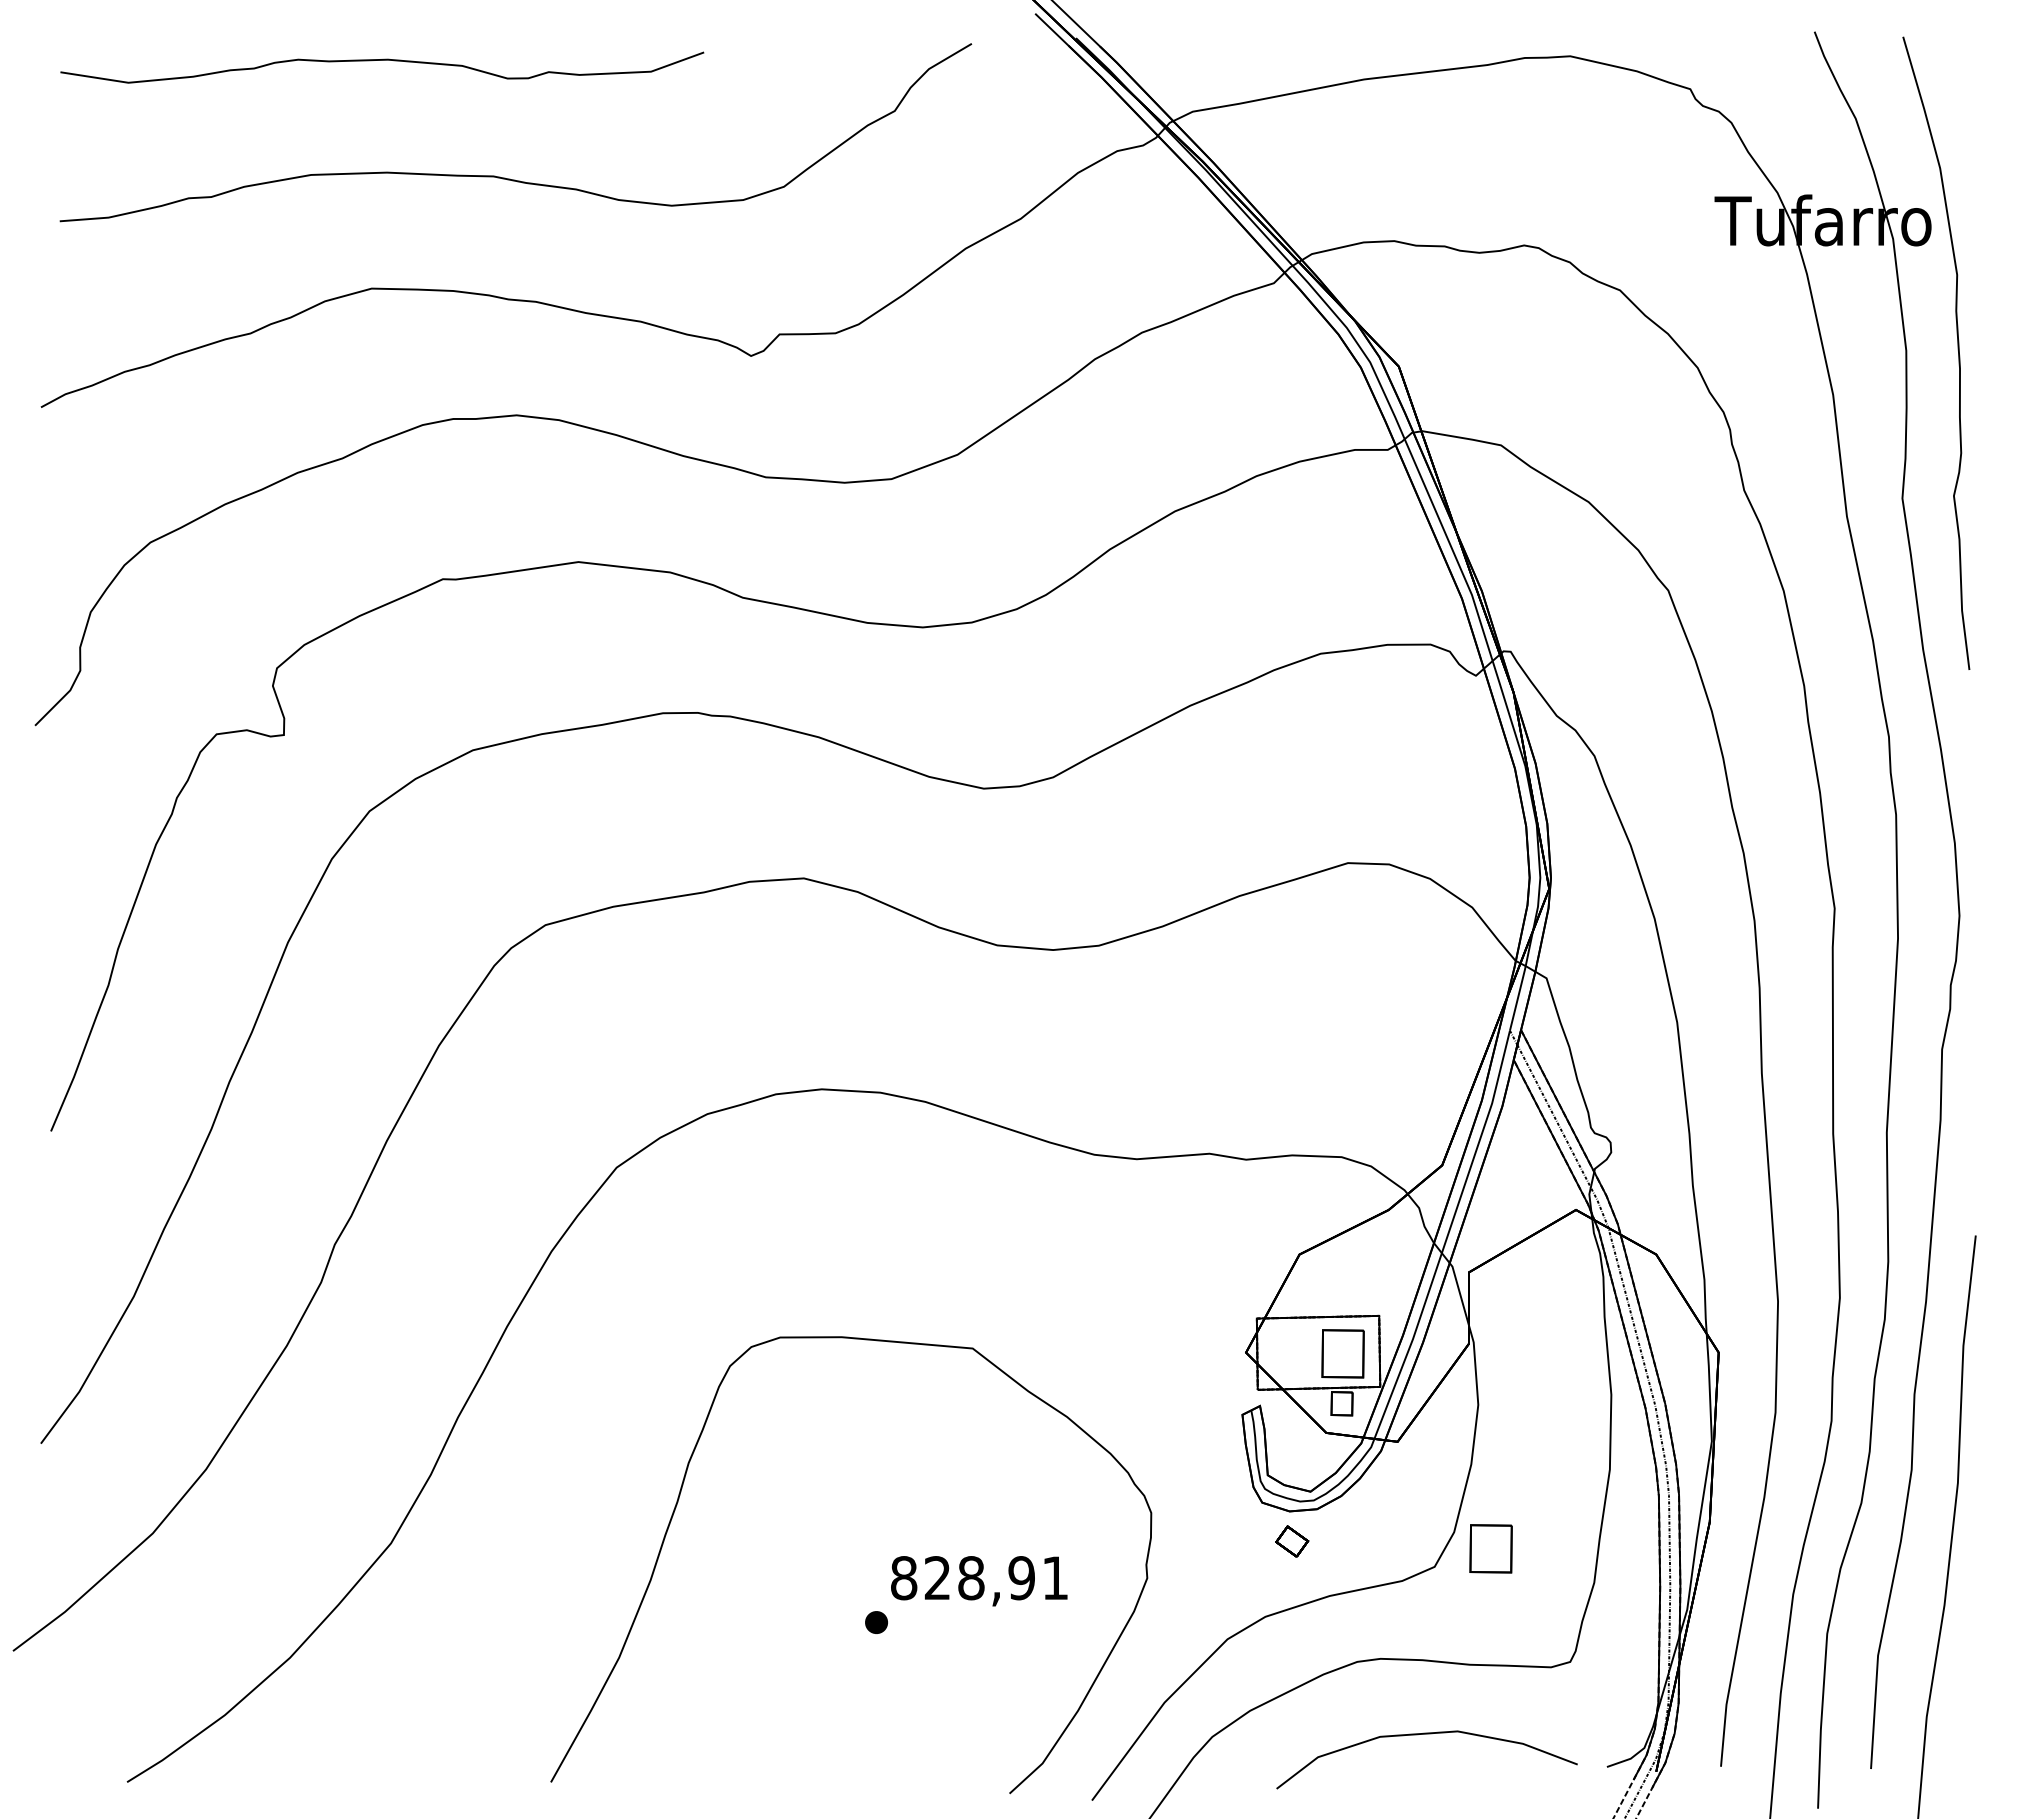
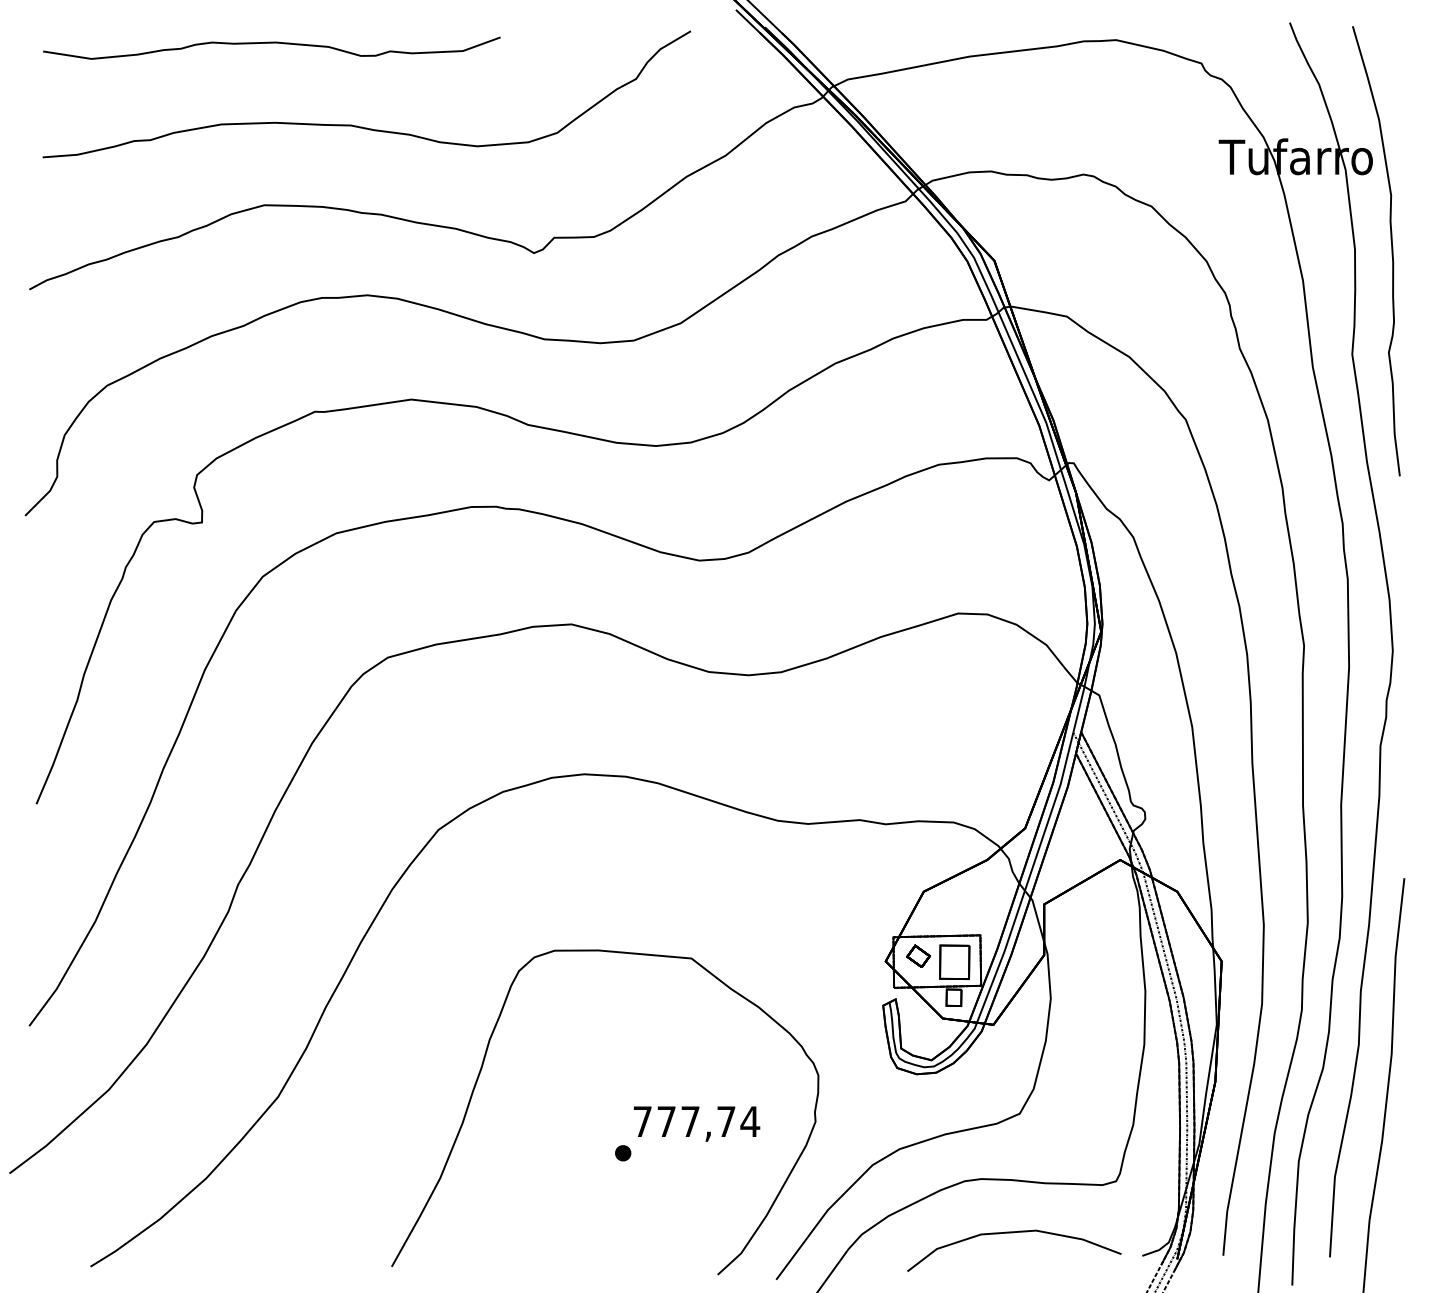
part: (1292, 1541) -> (918, 956), moved
part: (1490, 1548) -> (1059, 1100), removed
text: (980, 1578) -> (697, 1121), 828,91 -> 777,74

